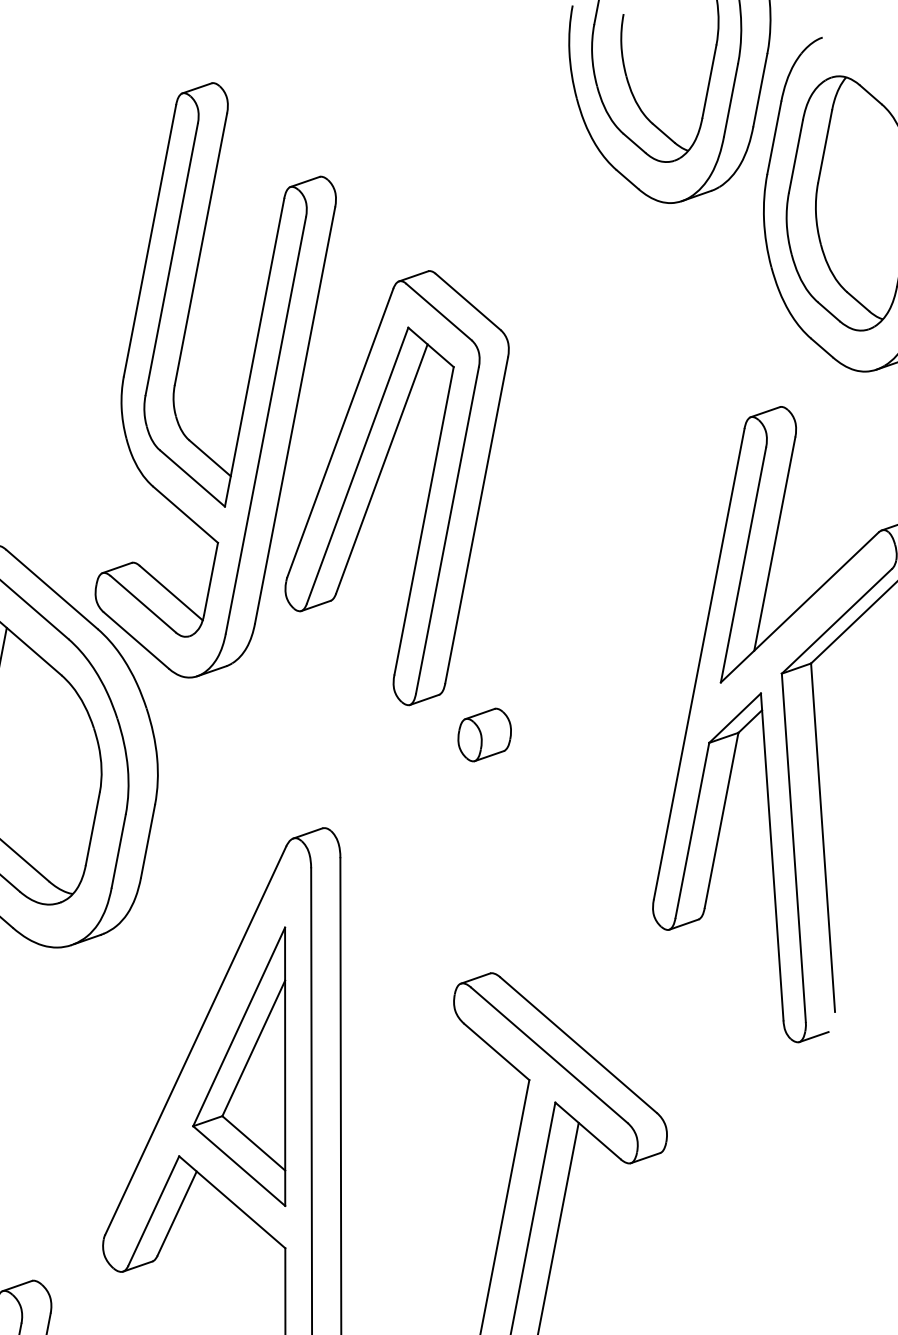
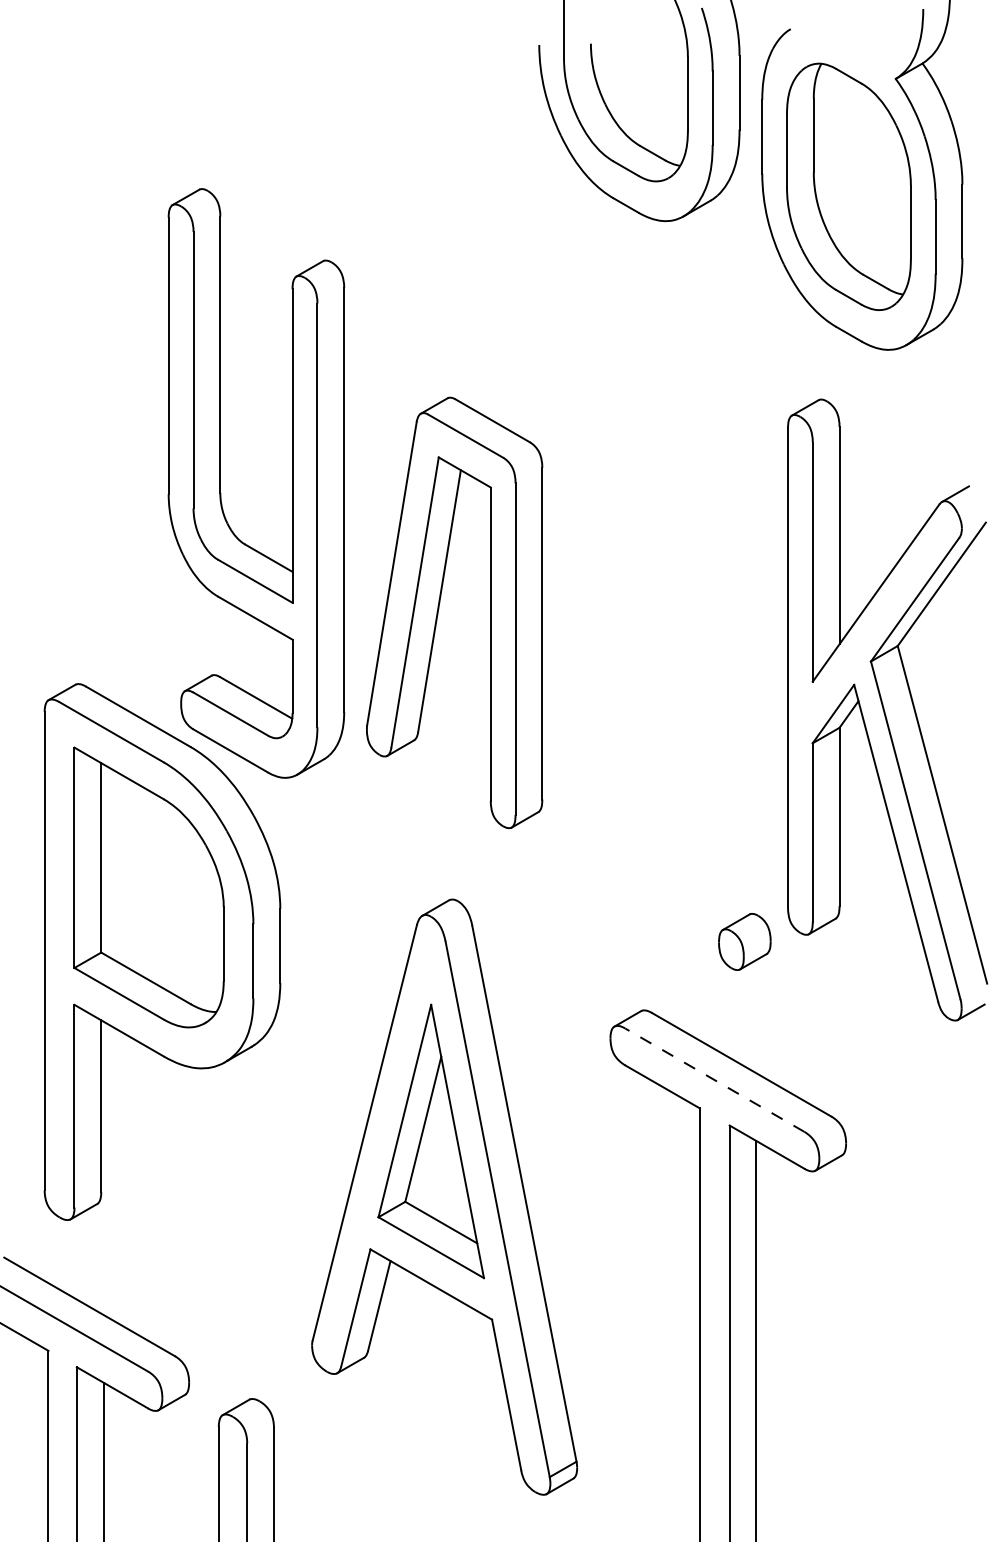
part: (380, 477) -> (439, 609), moved
part: (484, 734) -> (744, 941), moved
line: (549, 1054) -> (714, 1079), solid -> dashed

